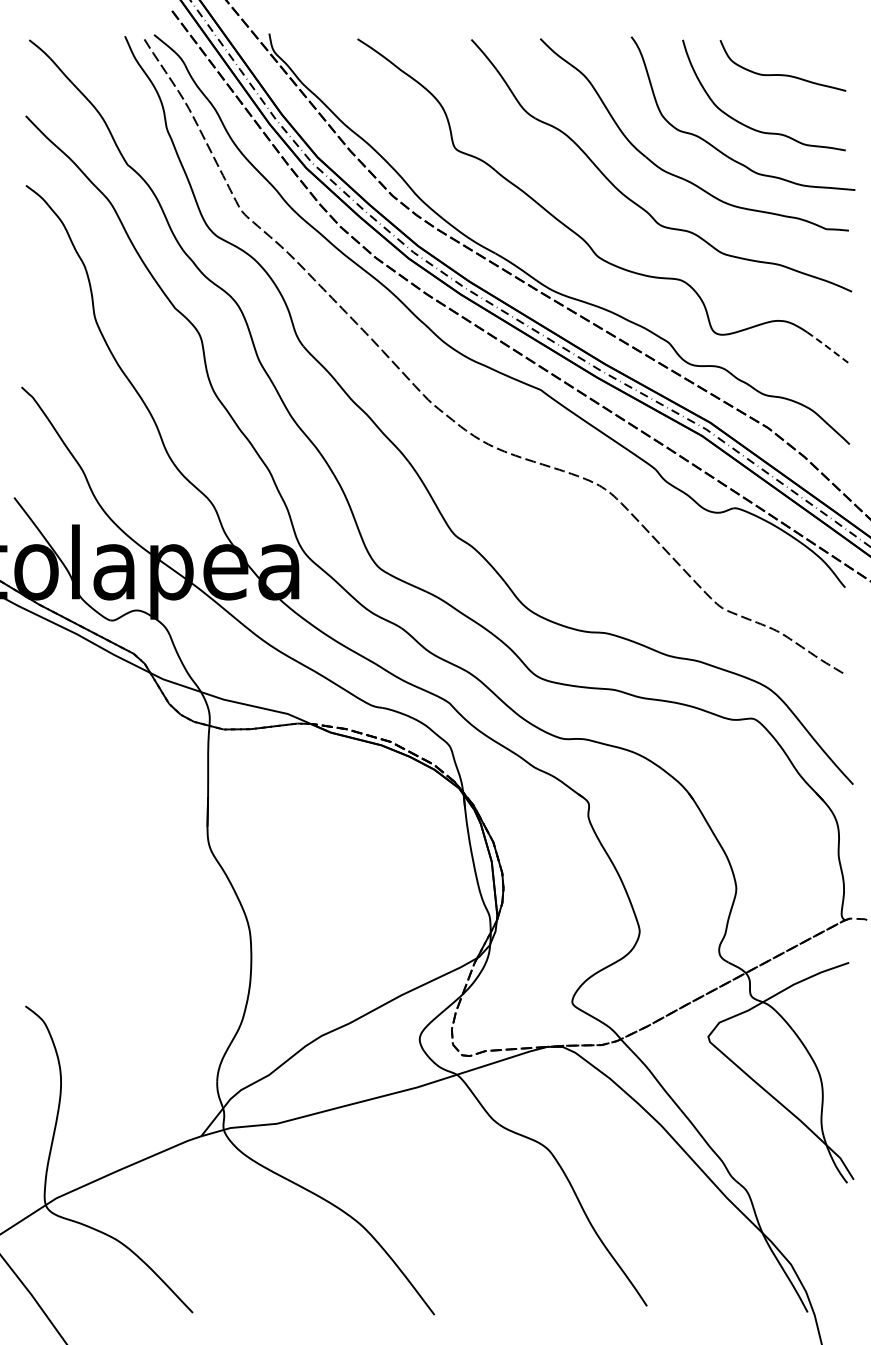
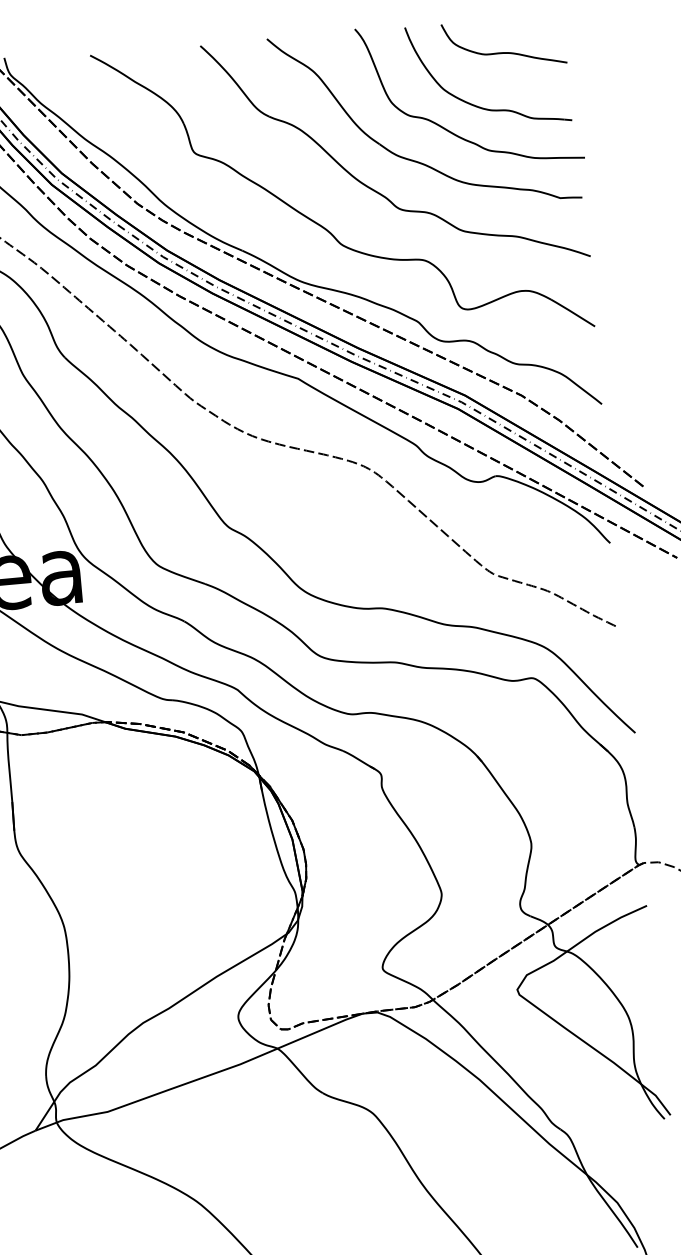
line: (828, 347) -> (572, 312), dashed -> solid

